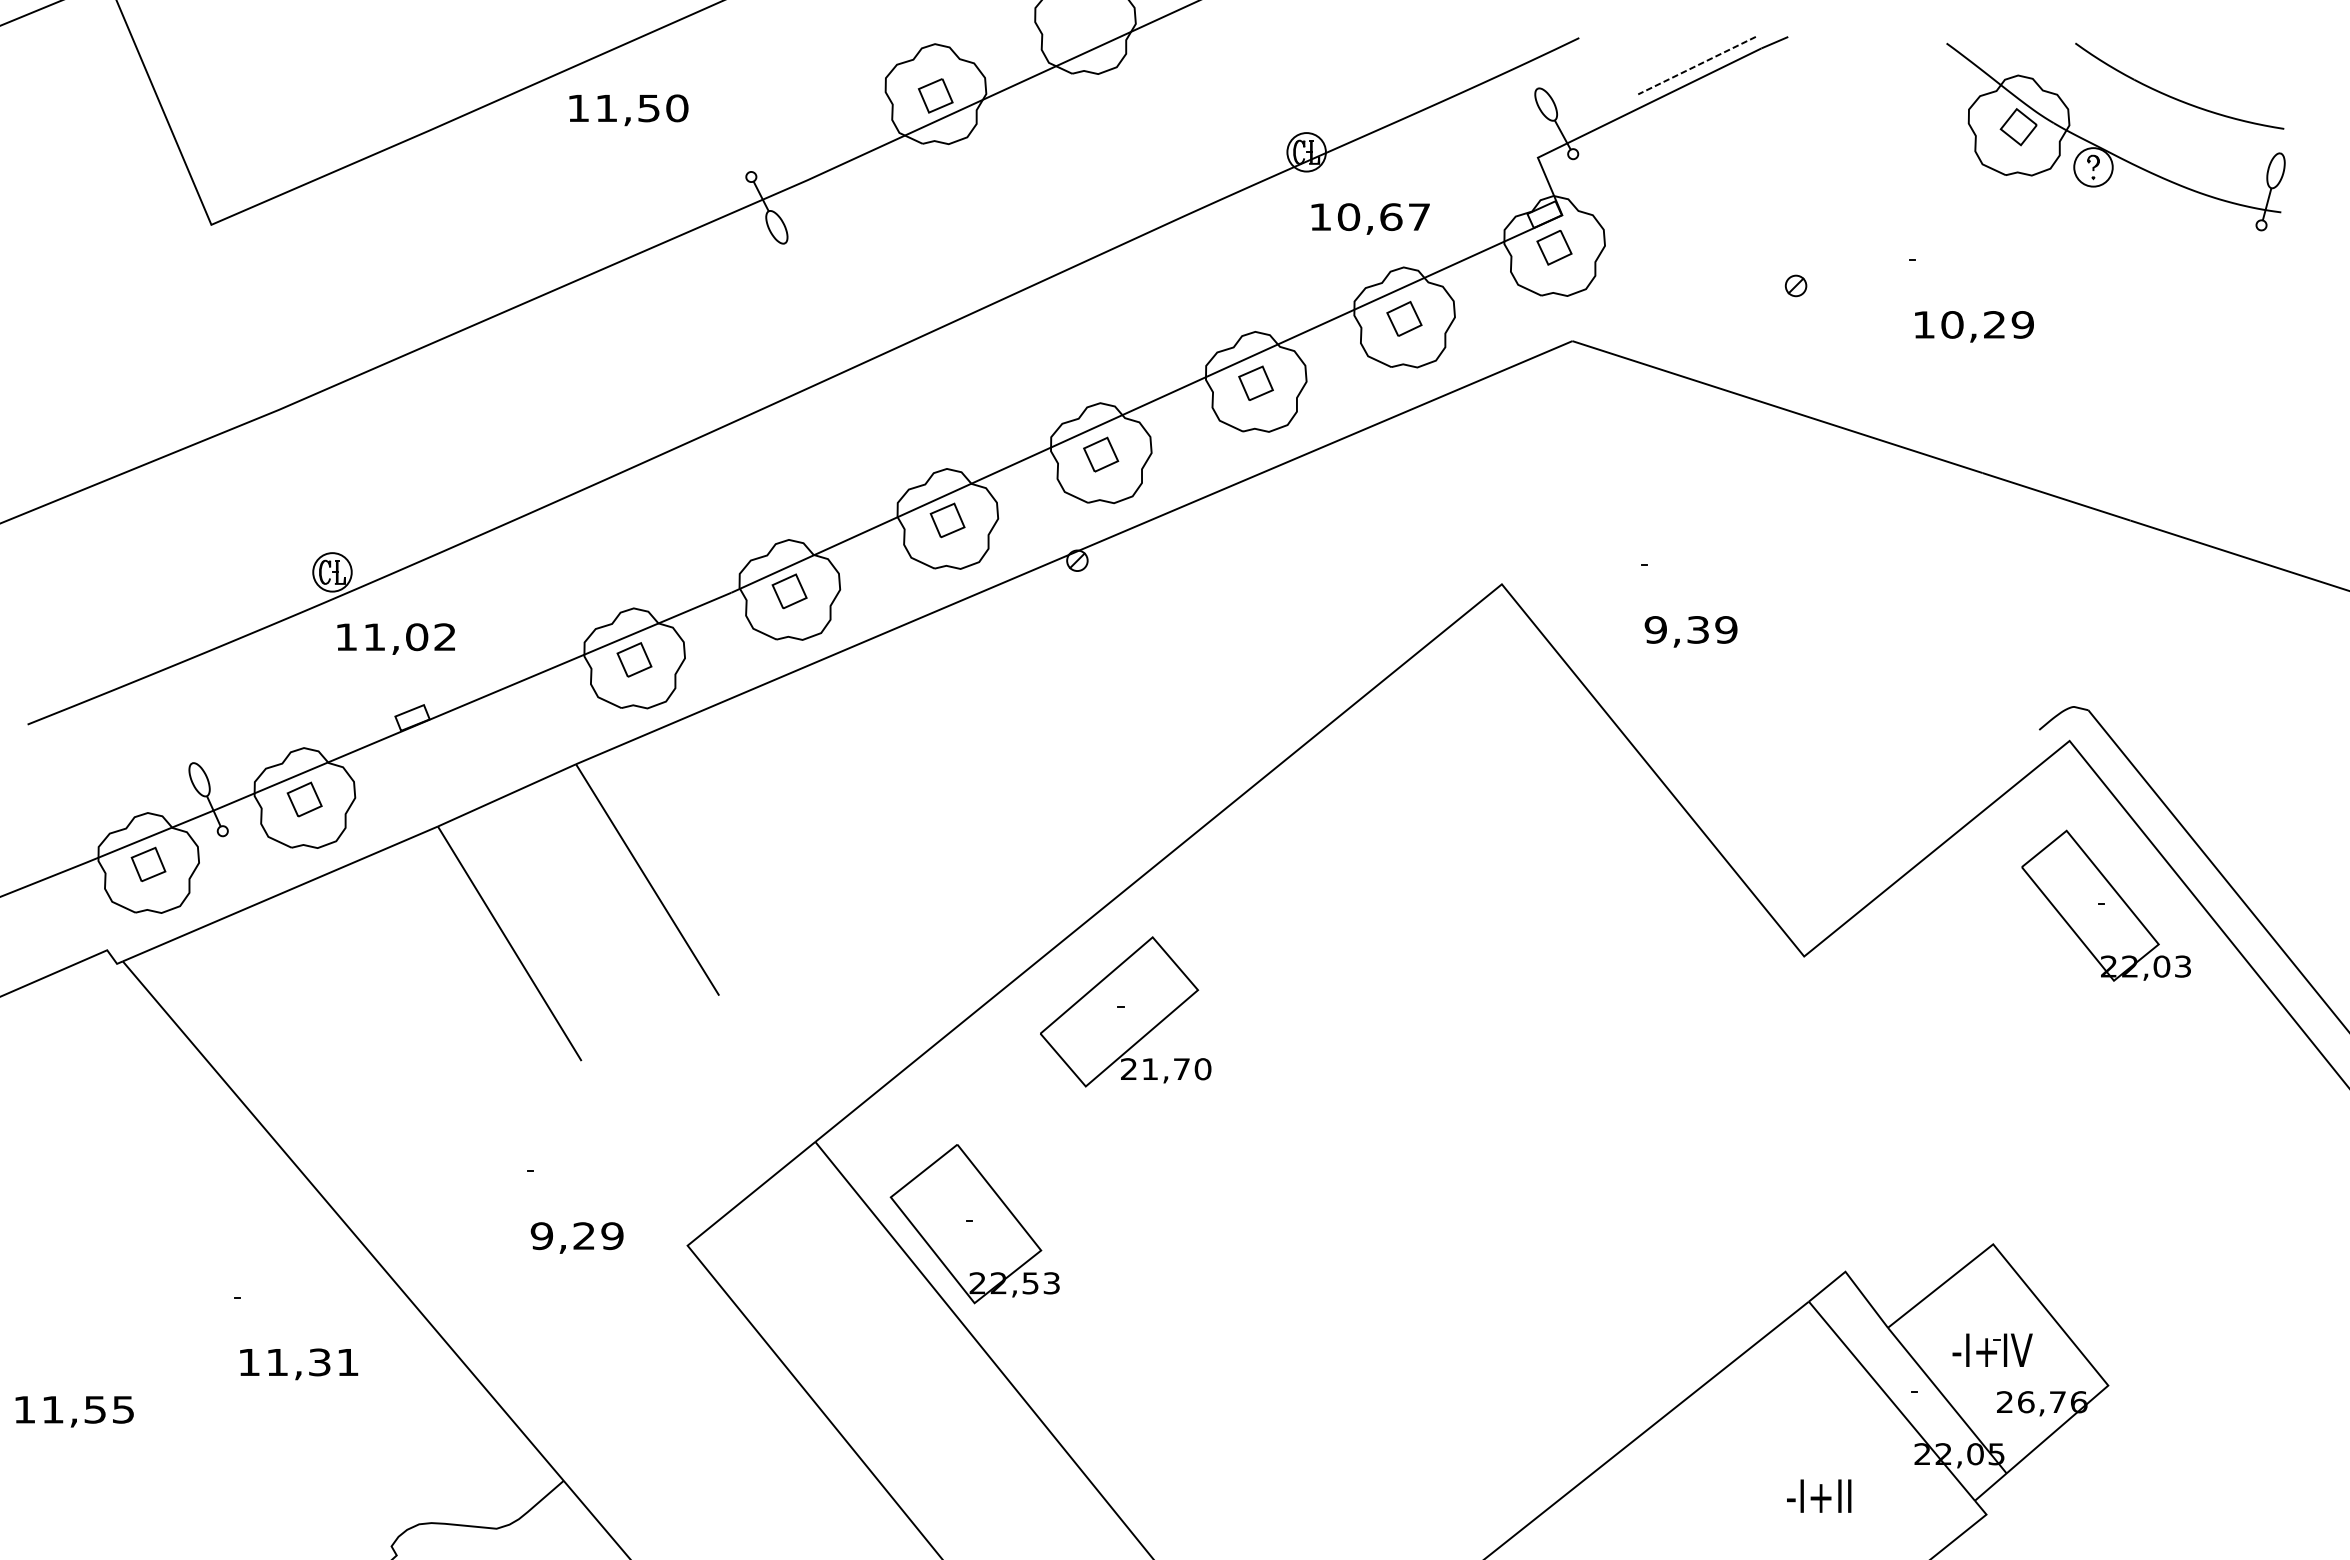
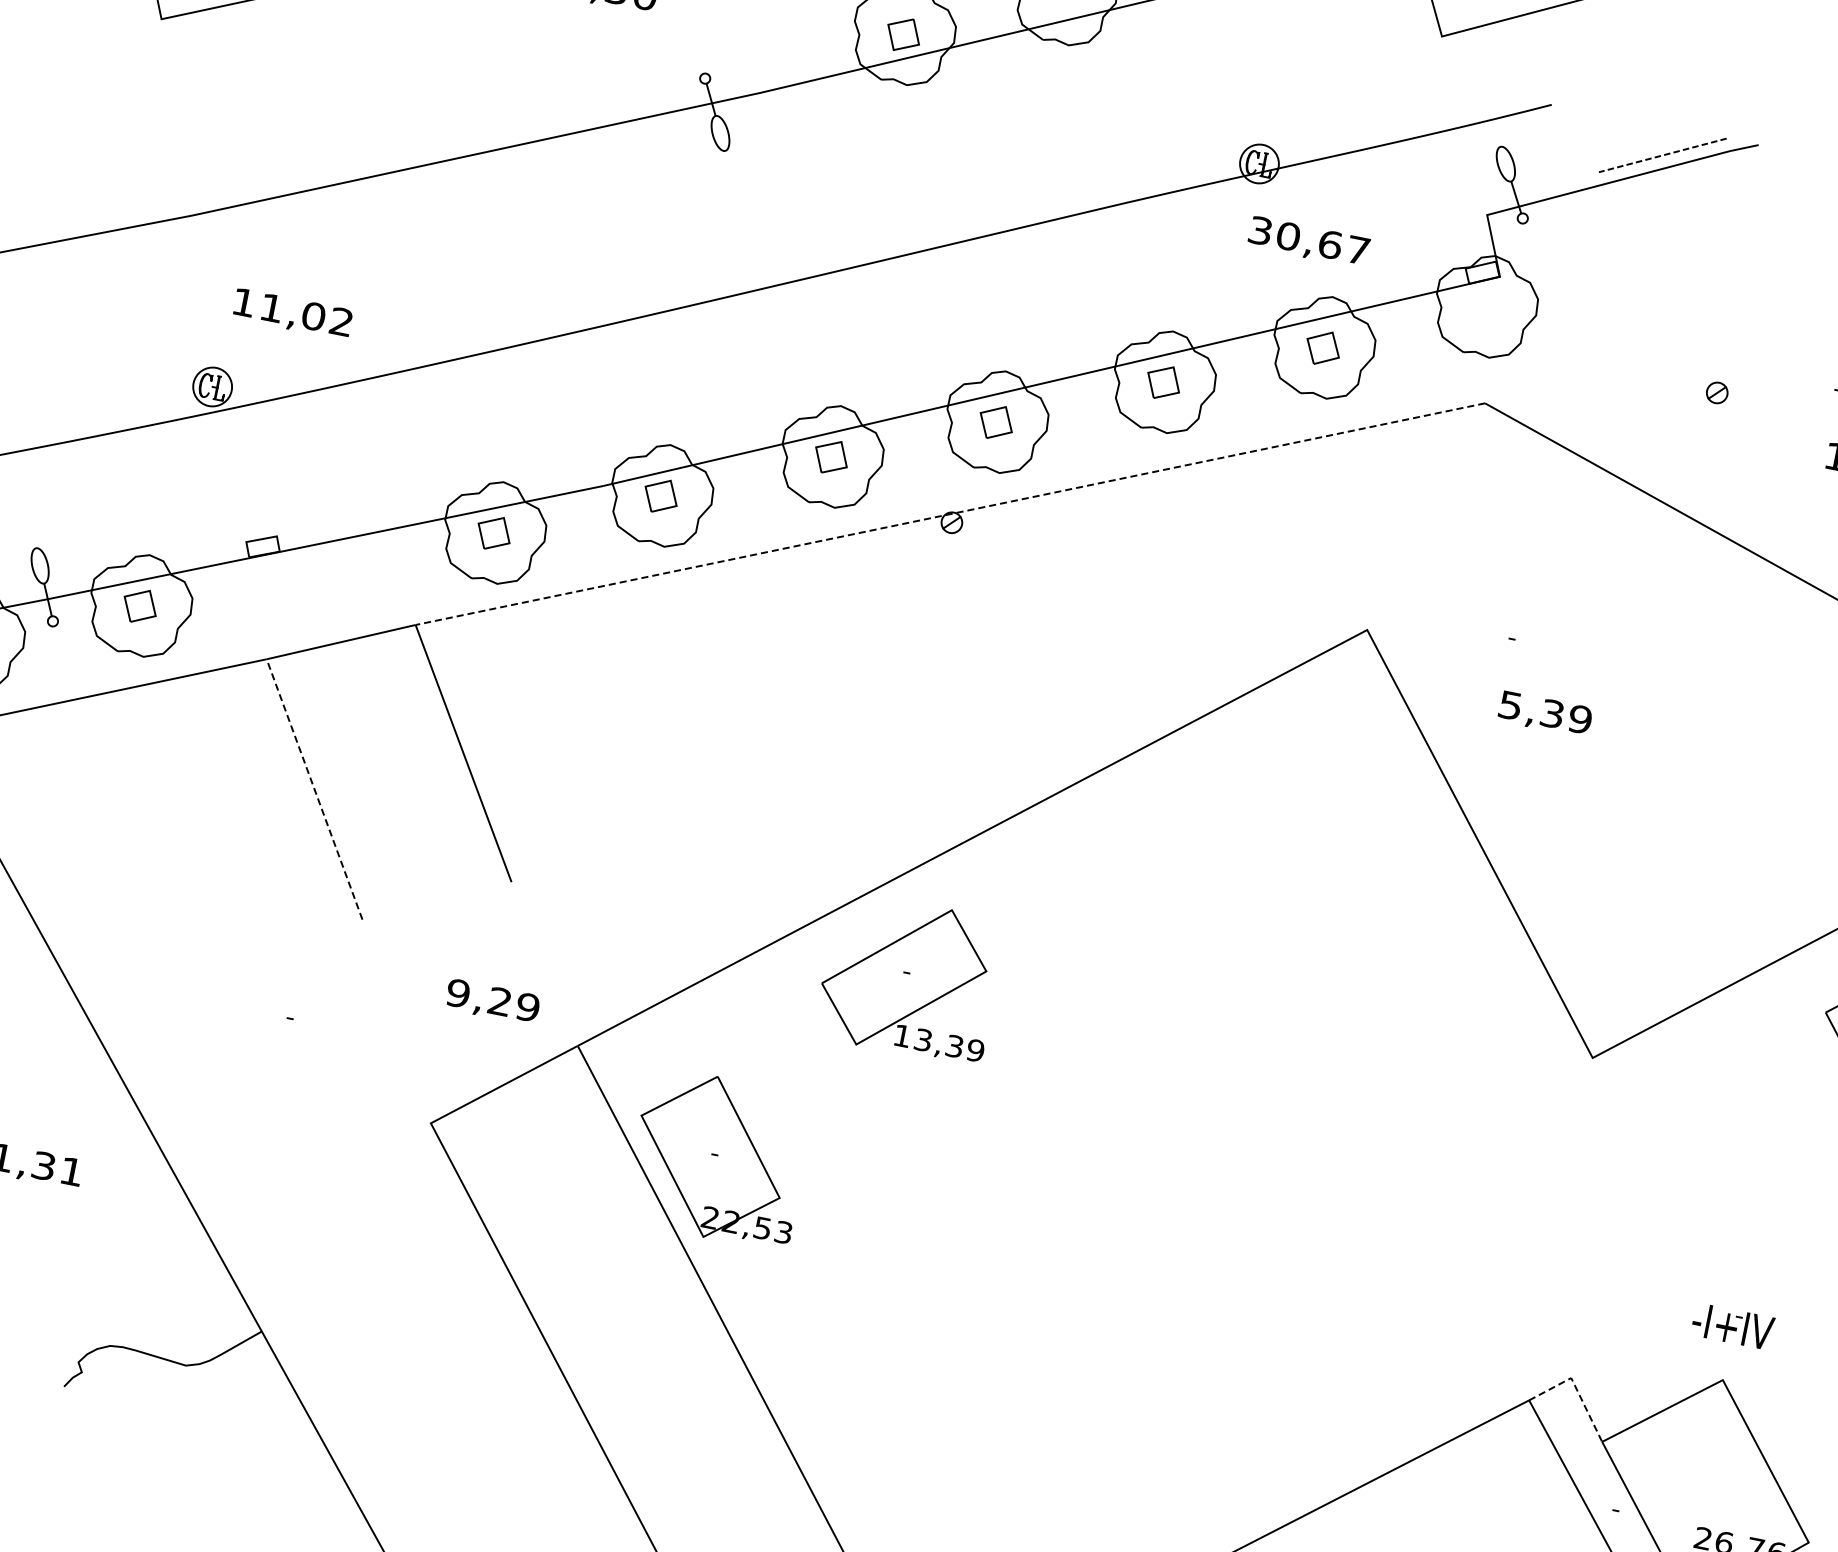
text: (1320, 217) -> (1260, 231), 10,67 -> 30,67
part: (1554, 247) -> (1485, 307), removed
line: (1073, 552) -> (949, 513), solid -> dashed
text: (1655, 629) -> (1510, 705), 9,39 -> 5,39
text: (395, 638) -> (292, 313), moved
line: (509, 943) -> (314, 789), solid -> dashed
text: (1166, 1069) -> (939, 1043), 21,70 -> 13,39
text: (576, 1237) -> (492, 1001), moved
line: (1852, 1280) -> (1576, 1388), solid -> dashed
part: (1992, 1349) -> (1732, 1325), moved

